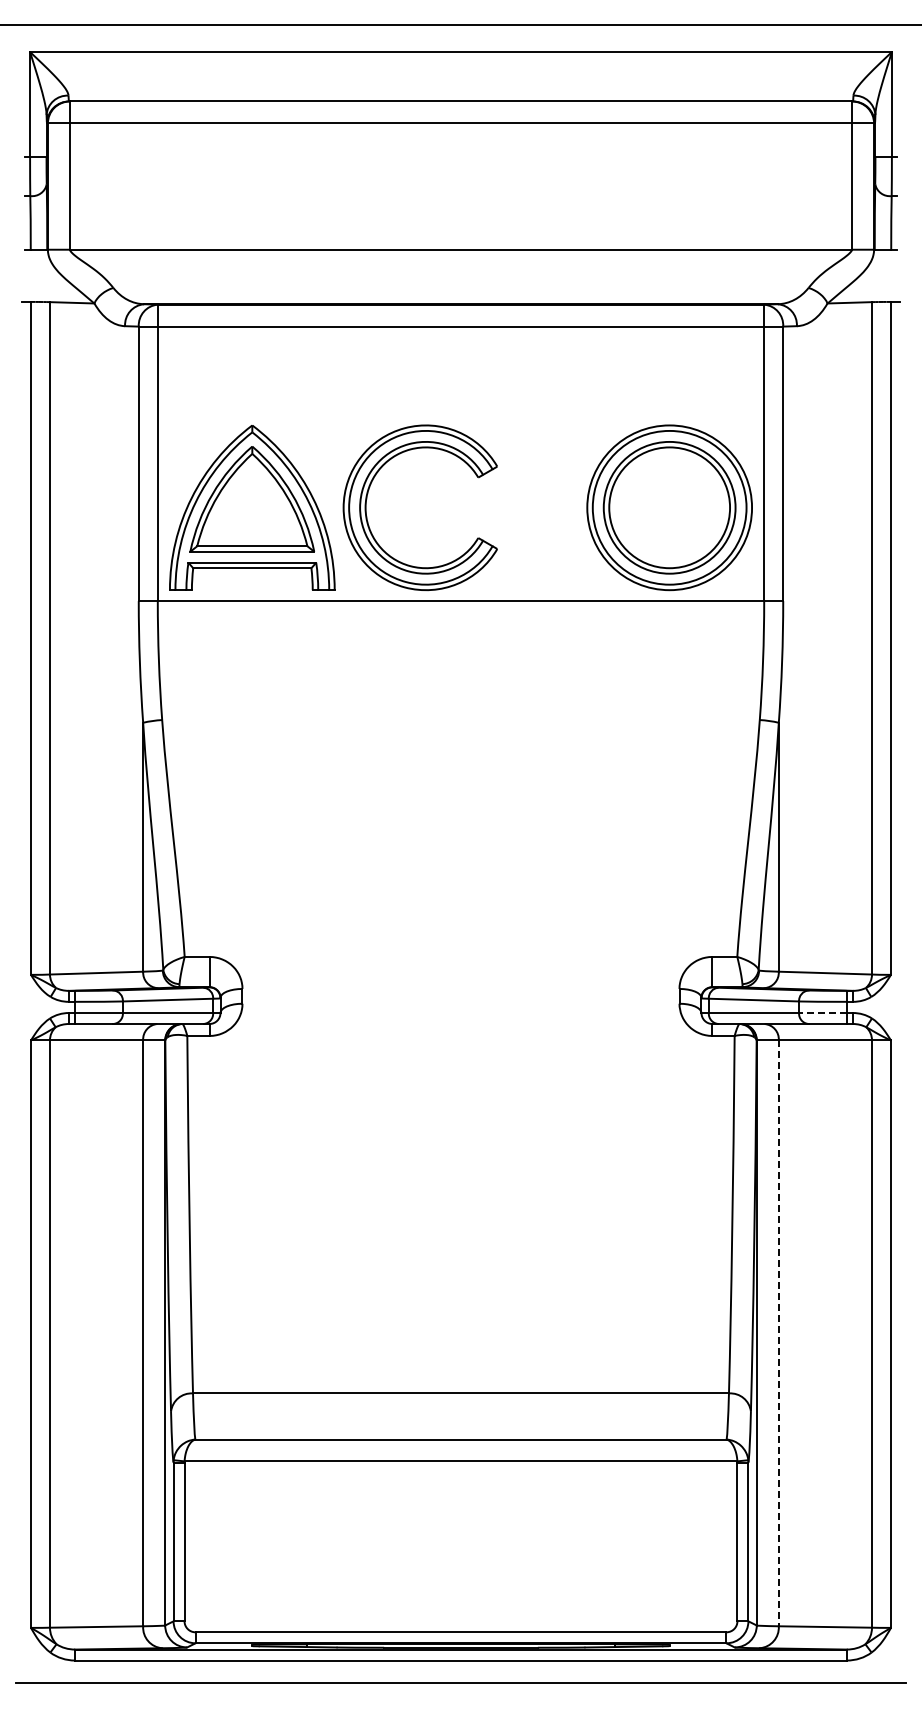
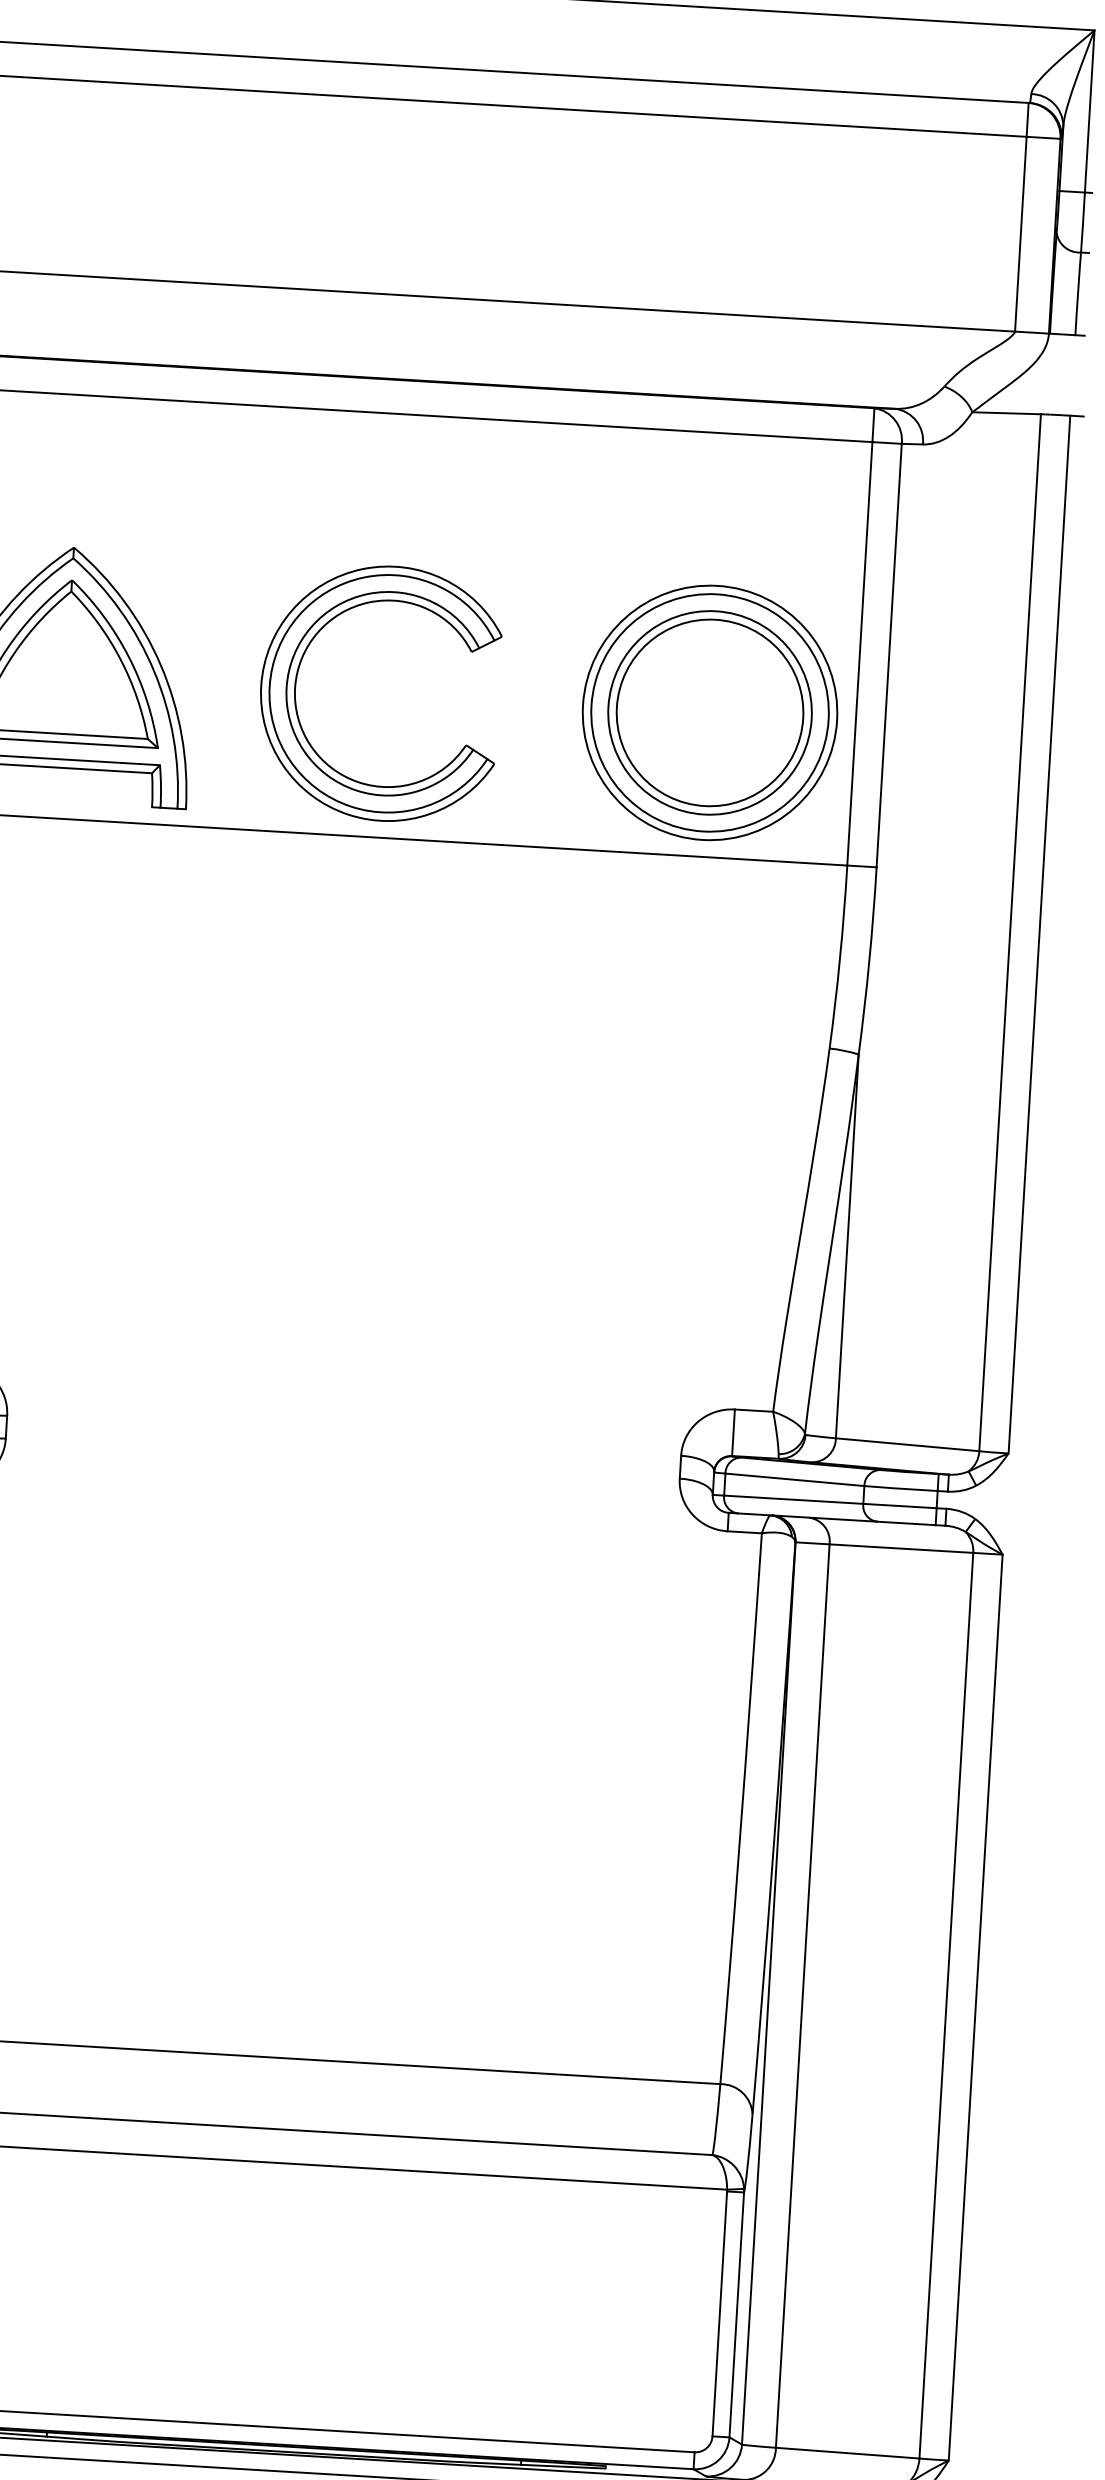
part: (367, 499) -> (298, 675), moved
line: (822, 1013) -> (899, 1506), dashed -> solid
line: (778, 1333) -> (802, 1996), dashed -> solid

